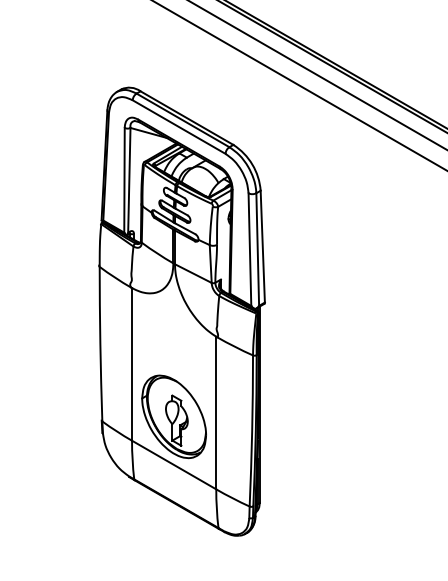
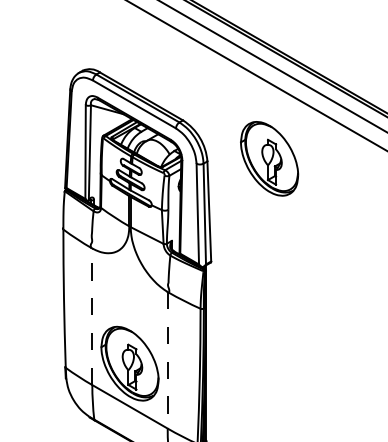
part: (329, 187) -> (269, 158), added
line: (132, 363) -> (92, 315), solid -> dashed
line: (216, 413) -> (167, 360), solid -> dashed

